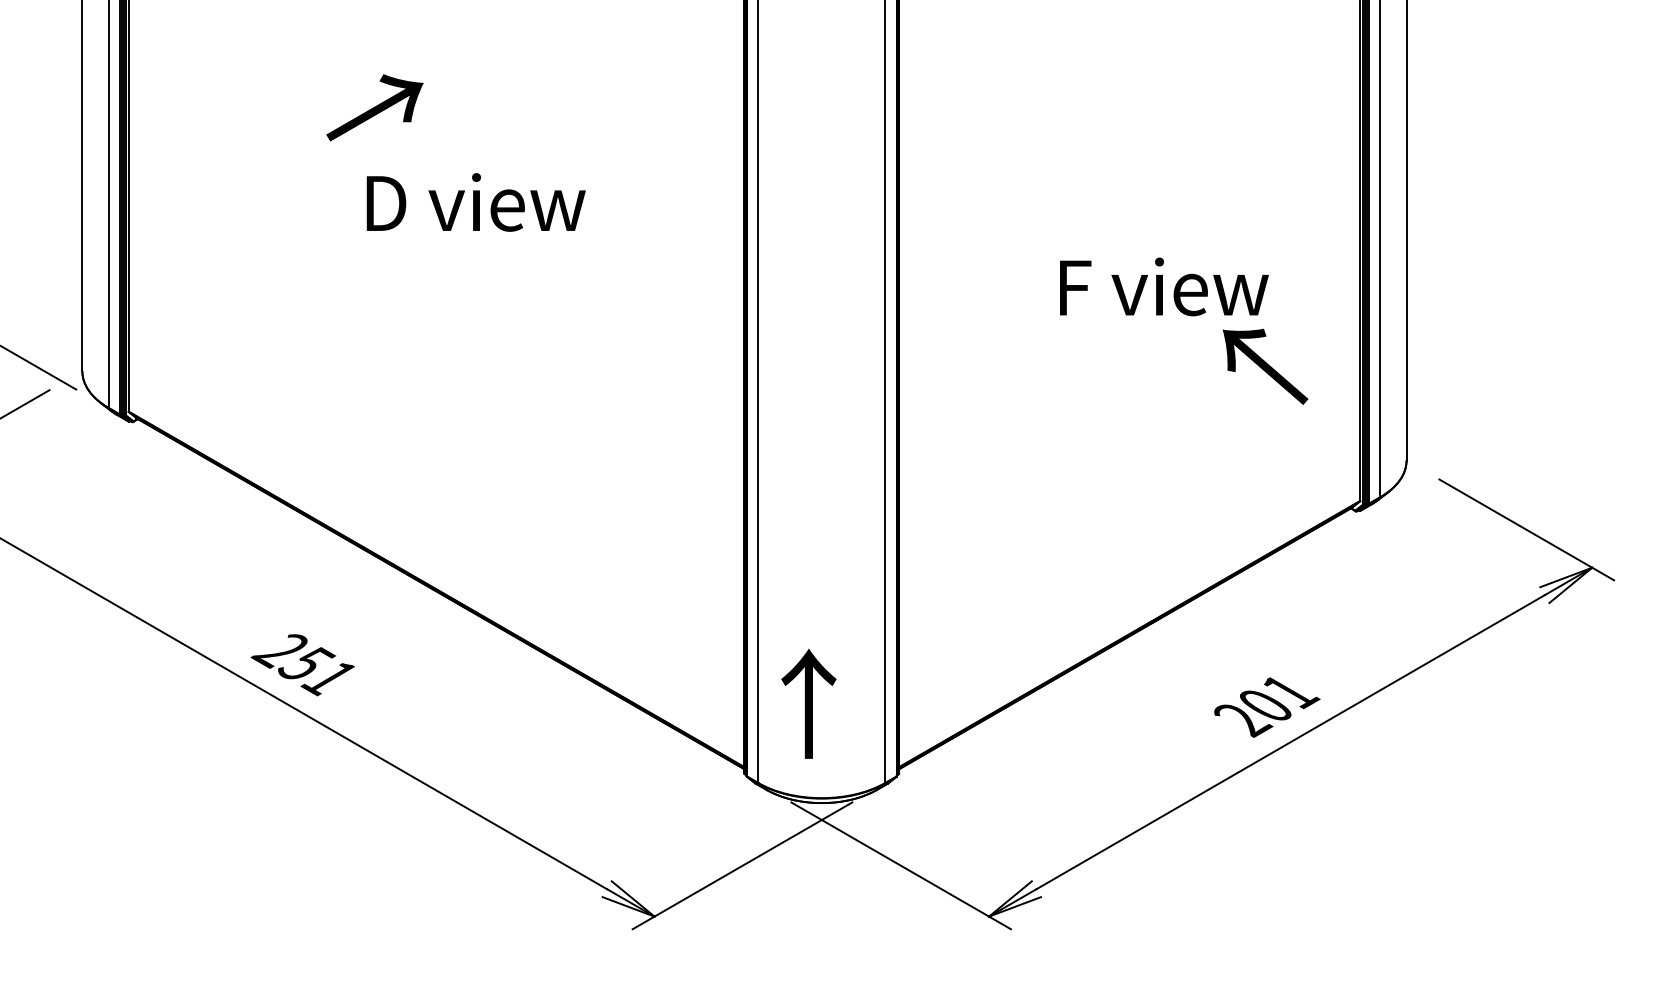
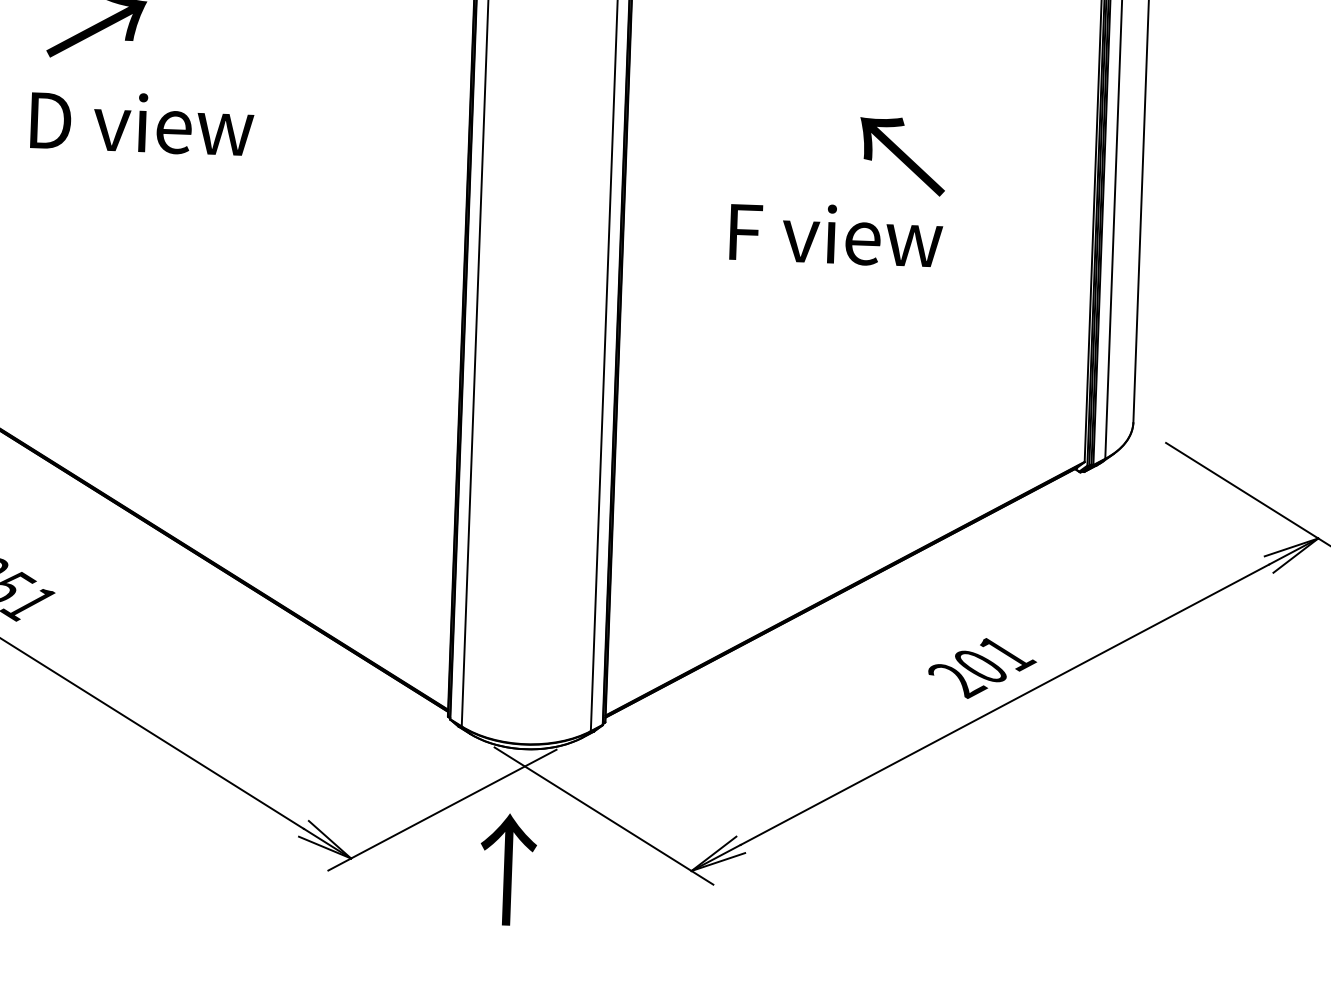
text: (475, 202) -> (141, 123), moved
text: (1164, 286) -> (836, 234), moved
text: (1265, 366) -> (902, 156), moved
text: (808, 703) -> (507, 869), moved

